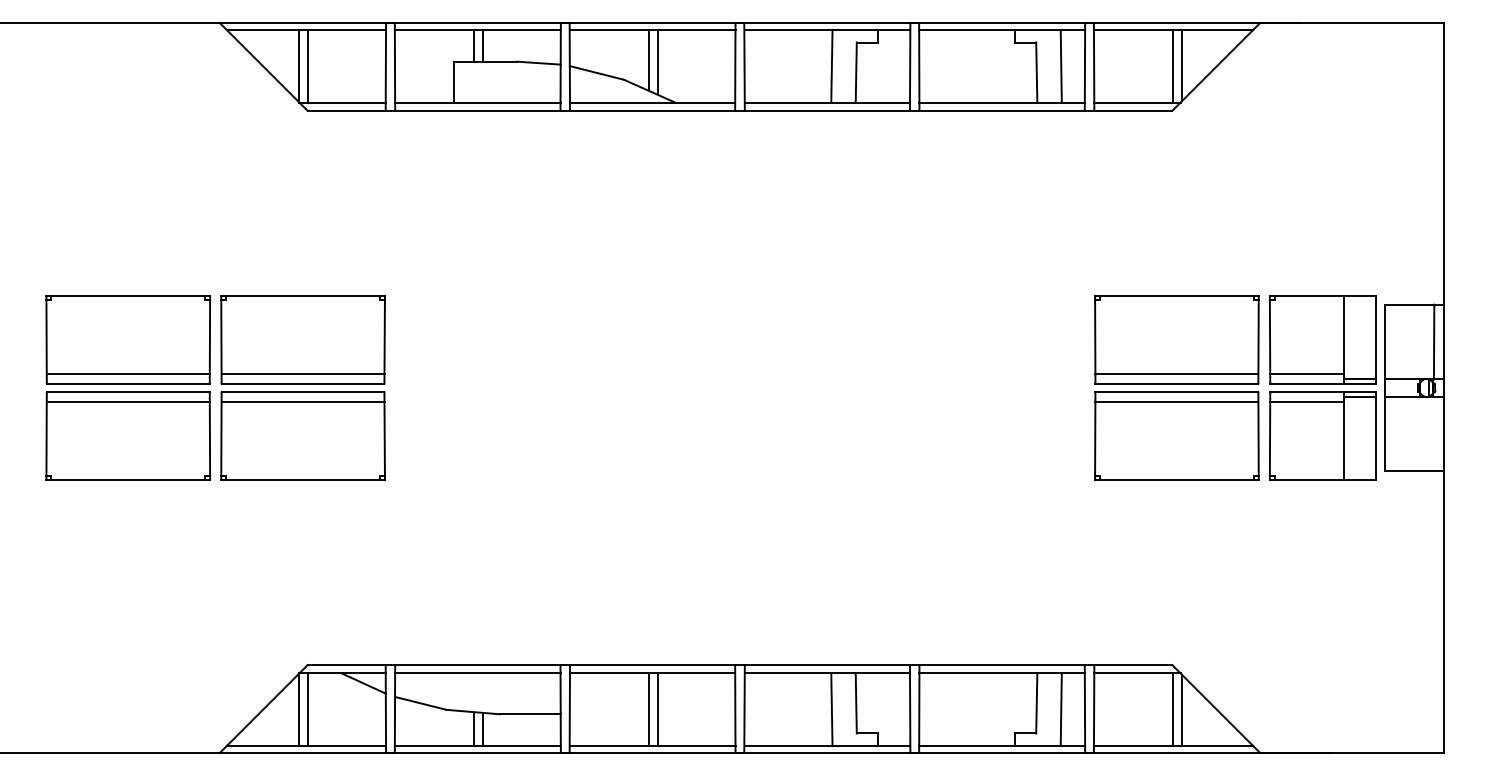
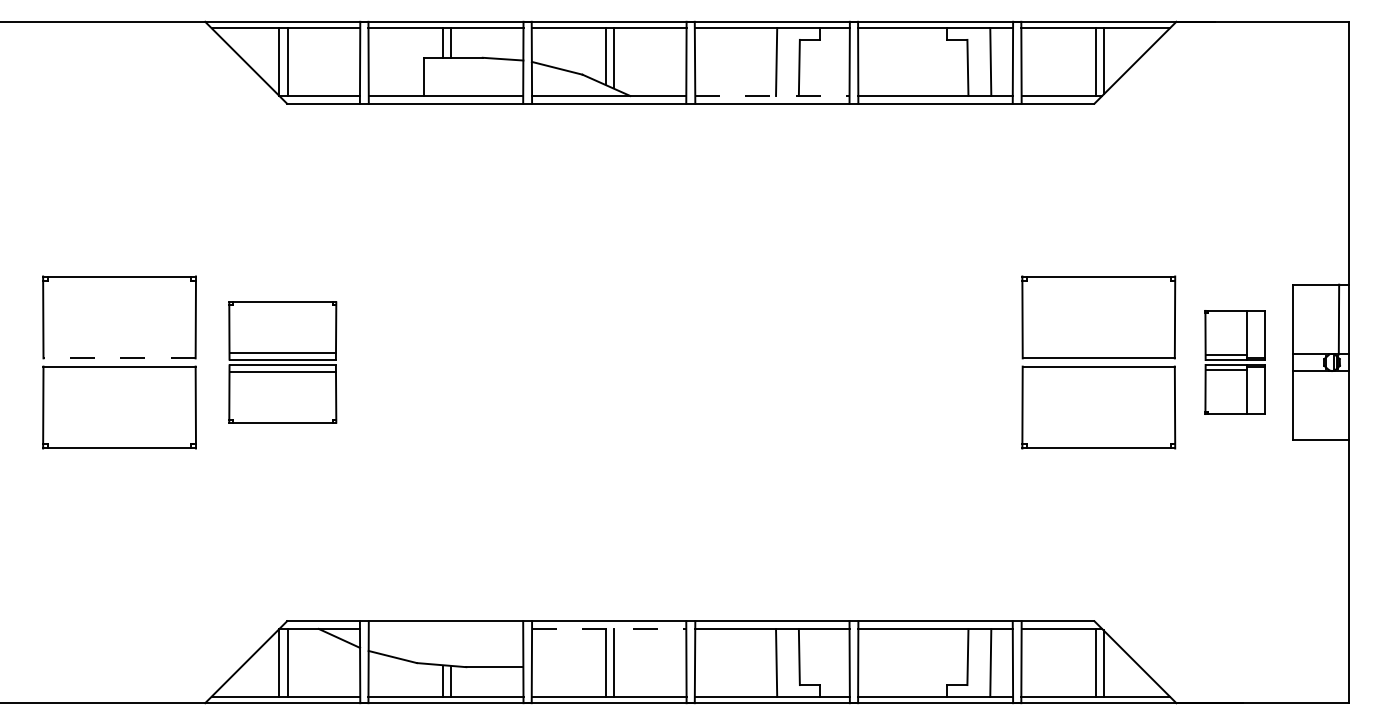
line: (827, 102) -> (772, 95), solid -> dashed
line: (127, 374) -> (118, 349), removed
line: (1176, 374) -> (1098, 349), removed
line: (127, 383) -> (118, 358), solid -> dashed
part: (302, 387) -> (282, 362), size x0.7
part: (1322, 387) -> (1234, 362), size x0.6
line: (127, 401) -> (118, 375), removed
line: (1176, 401) -> (1098, 375), removed
line: (477, 673) -> (445, 629), removed
line: (652, 673) -> (609, 629), solid -> dashed

